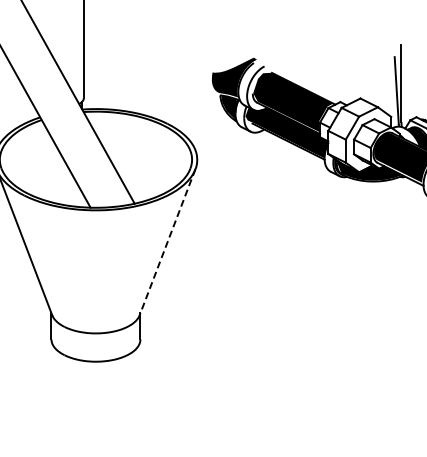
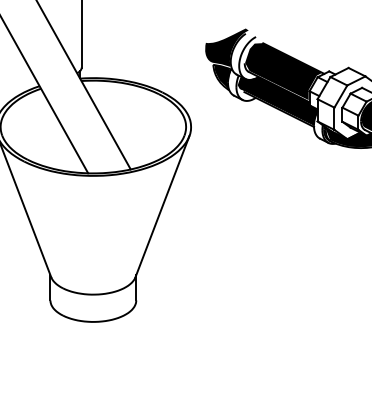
line: (167, 242) -> (162, 206), dashed -> solid

